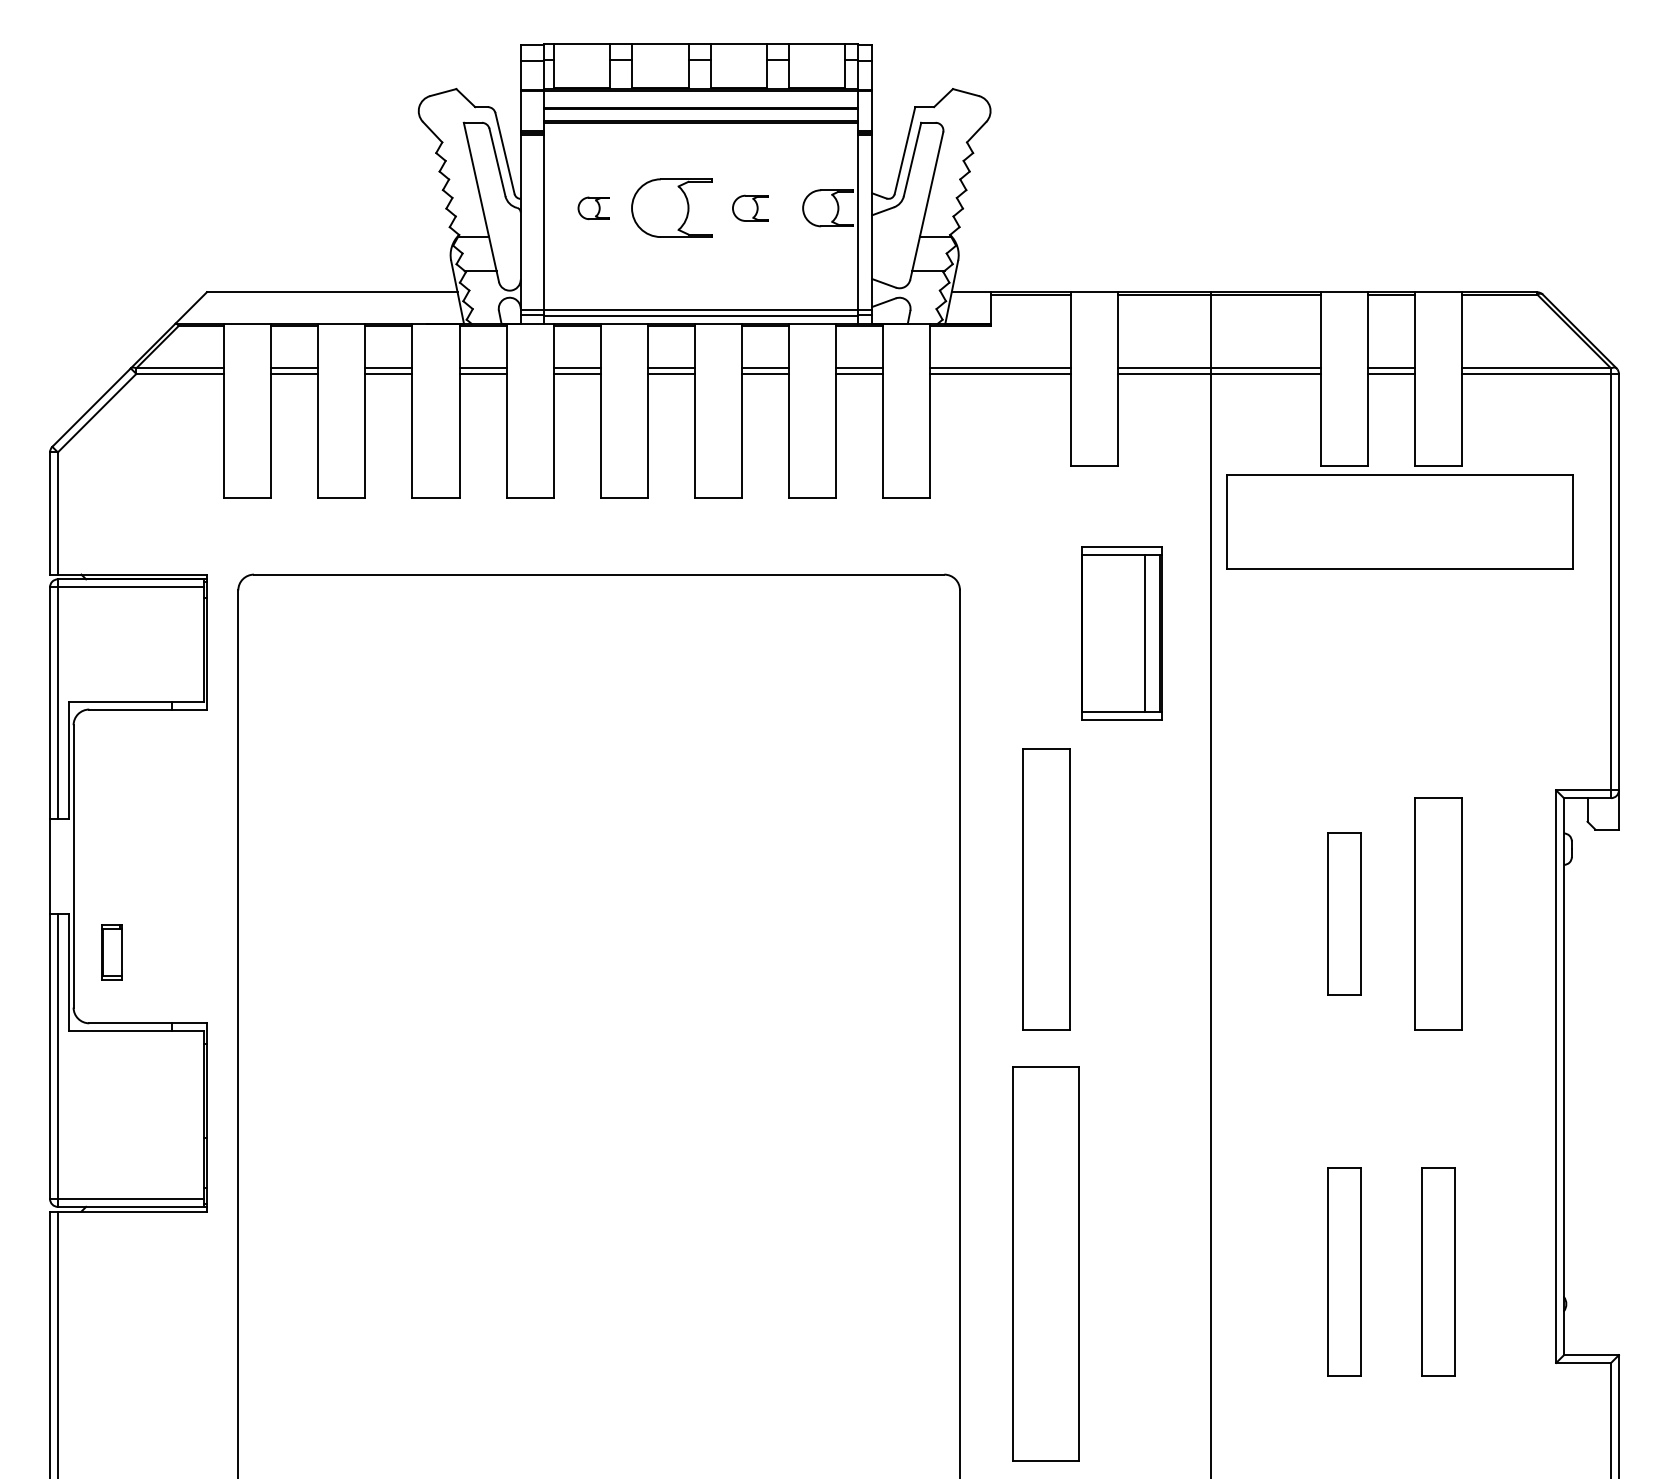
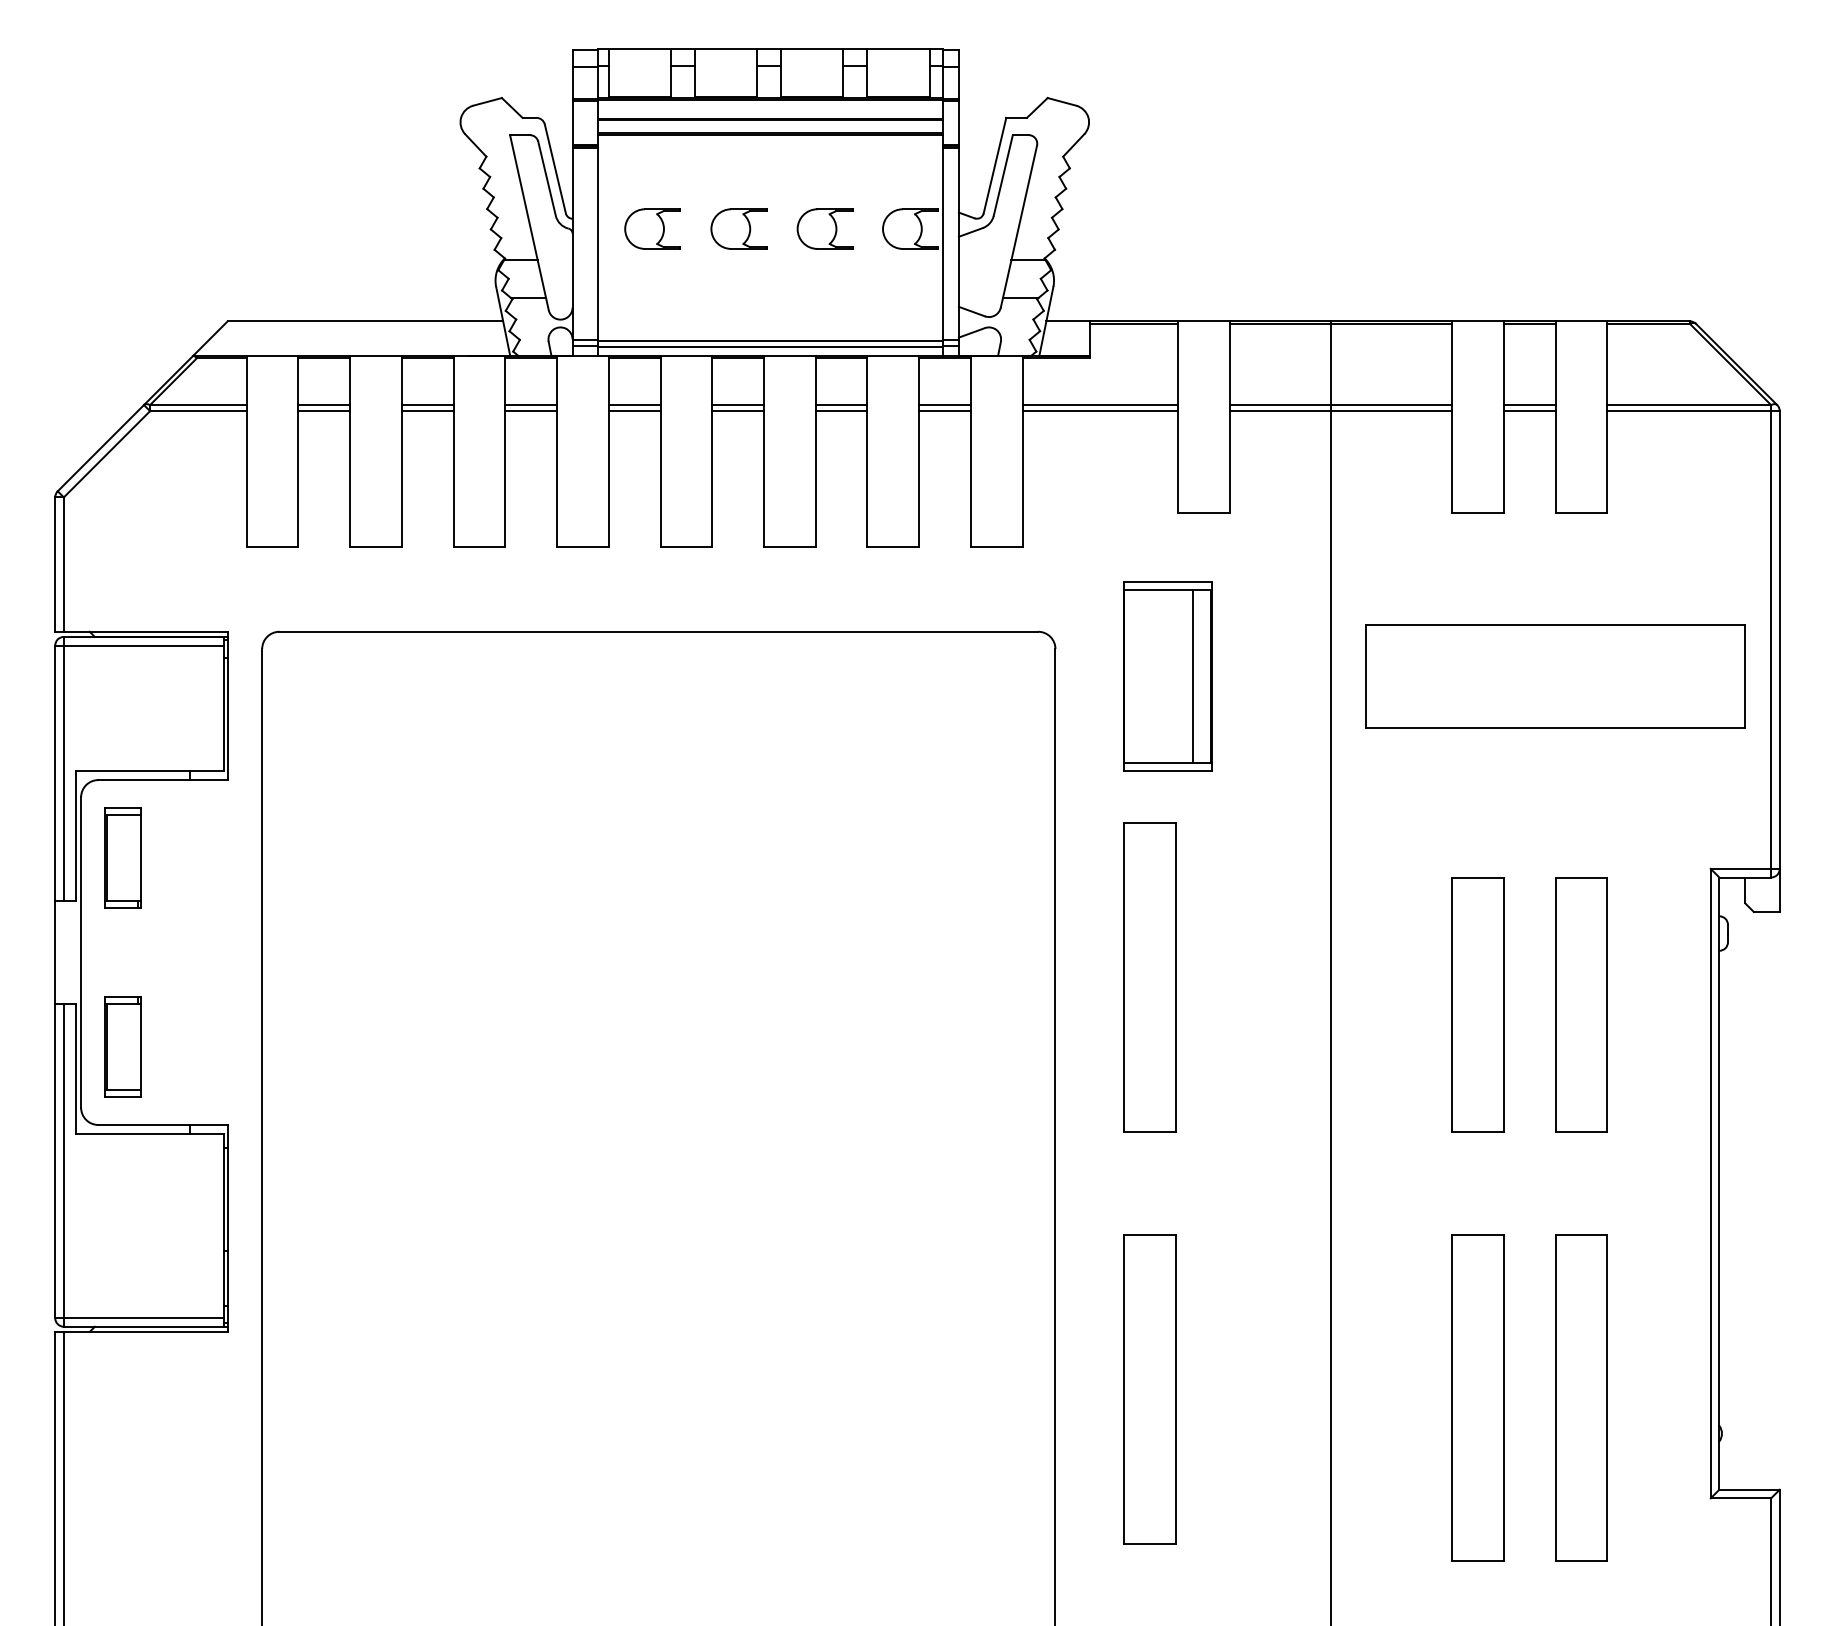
part: (593, 208) -> (652, 229), size x1.67
part: (671, 208) -> (738, 229), size x0.62
part: (750, 208) -> (825, 229), size x1.43
part: (1399, 521) -> (1555, 675), moved
part: (1121, 633) -> (1168, 676), moved
part: (112, 780) -> (123, 858), added
part: (1344, 913) -> (1478, 1004), size x1.43
part: (112, 952) -> (123, 1047), size x1.67
part: (1046, 1264) -> (1150, 1390), size x0.71
part: (1344, 1271) -> (1478, 1397), size x1.43
part: (1438, 1271) -> (1581, 1397), size x1.43

